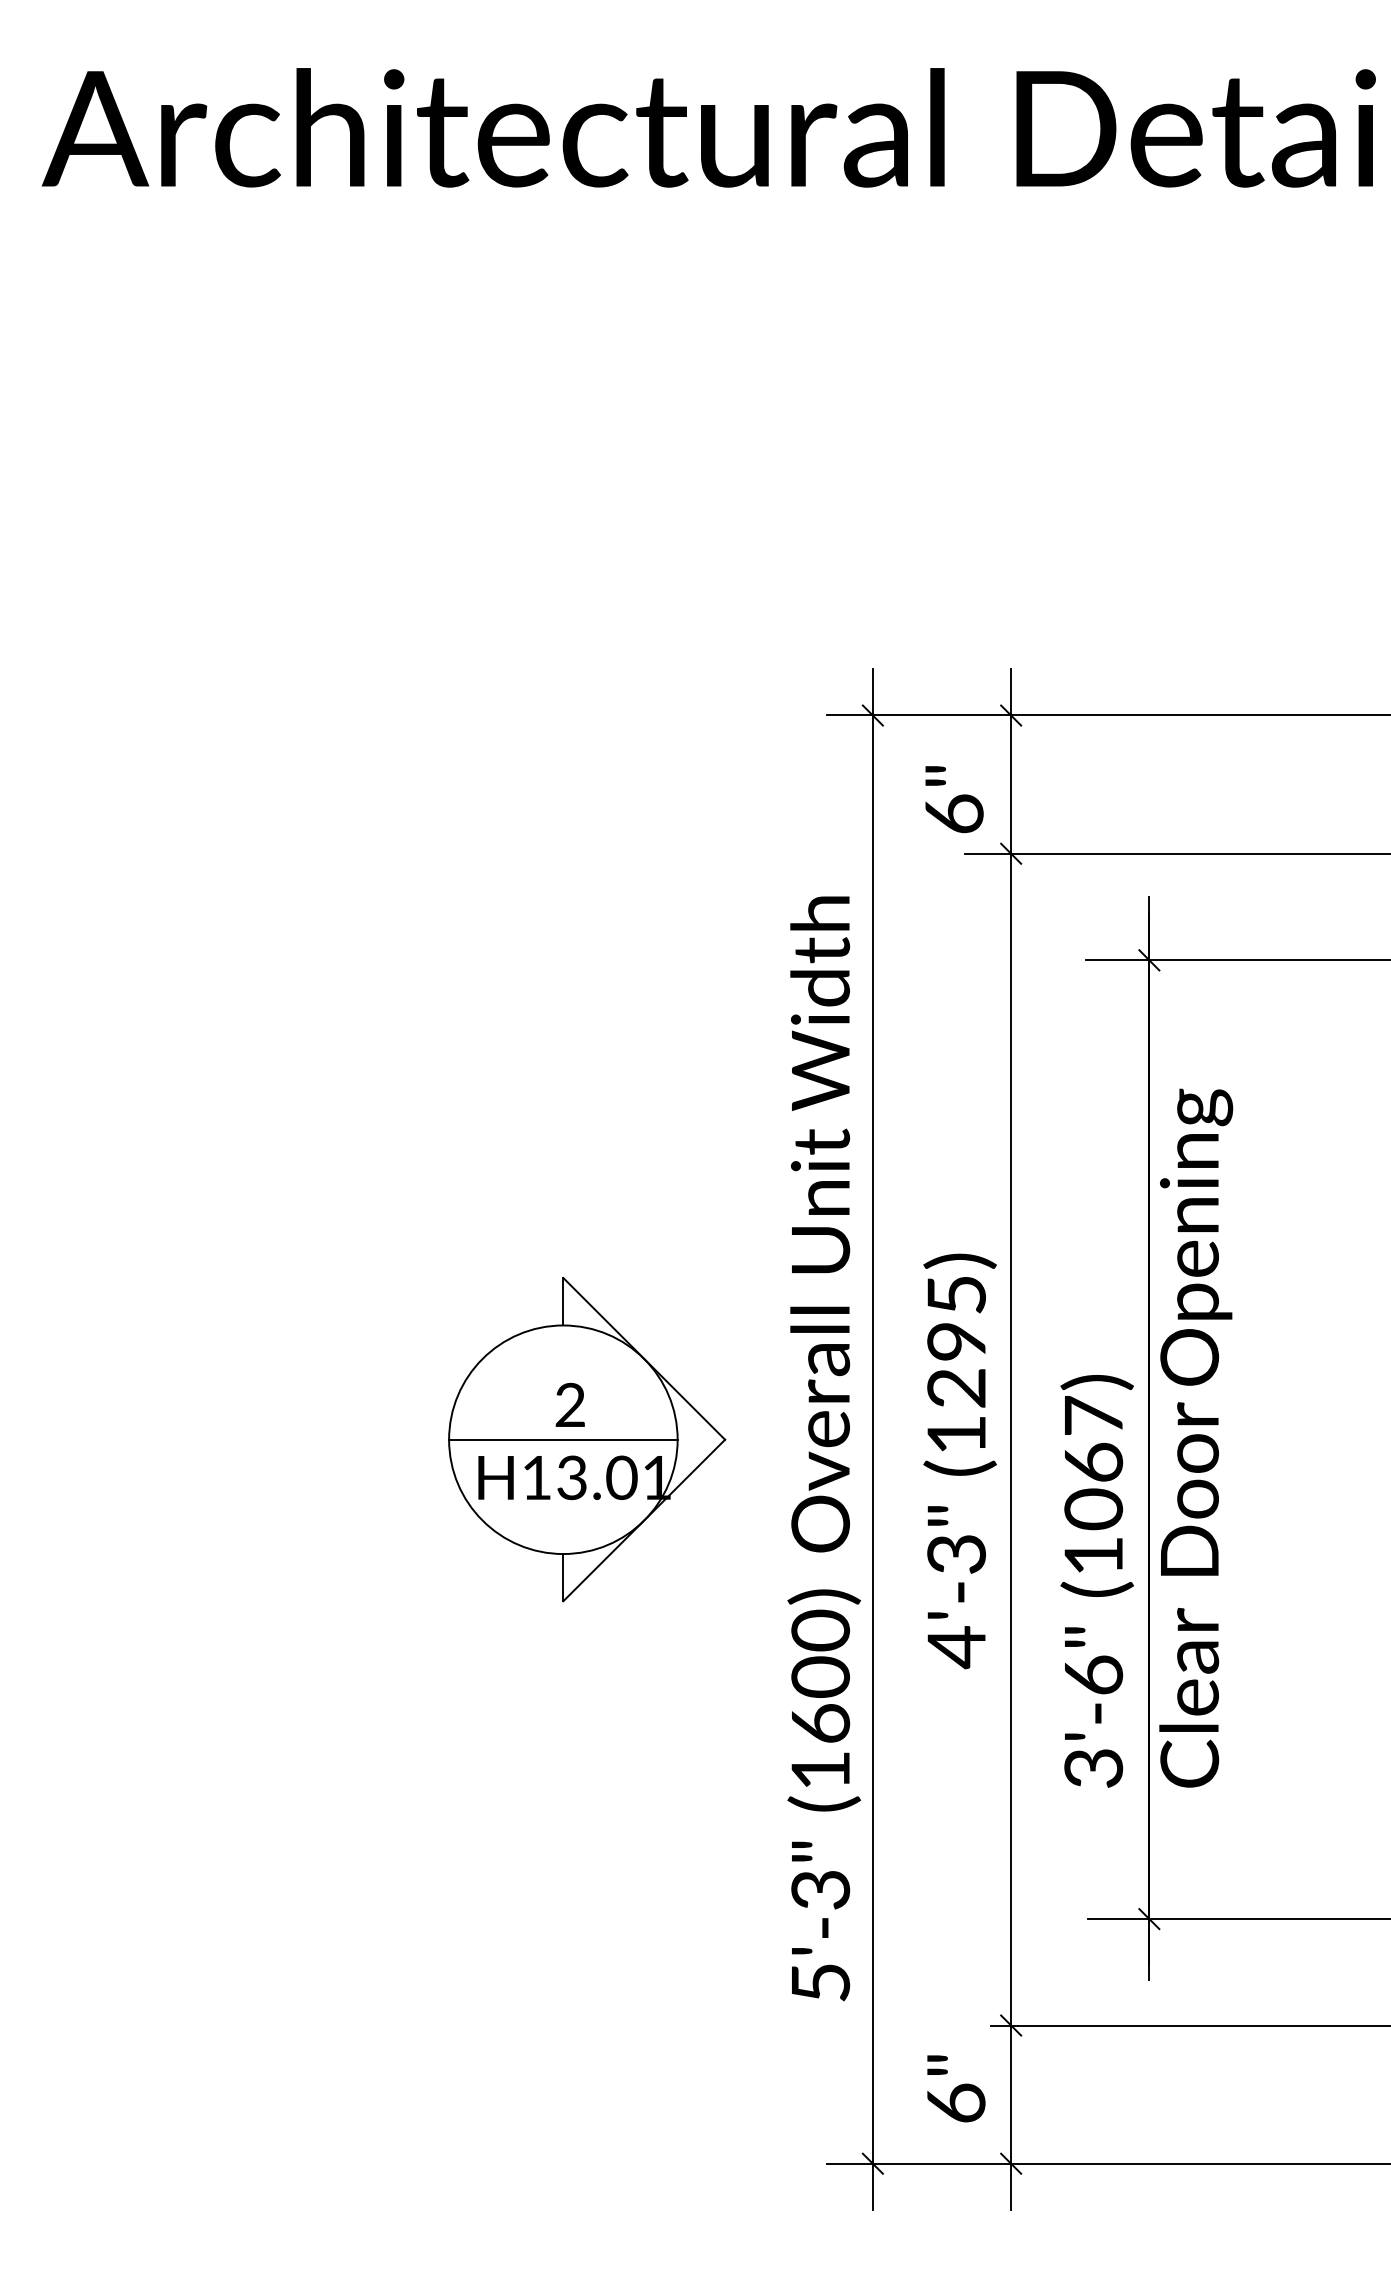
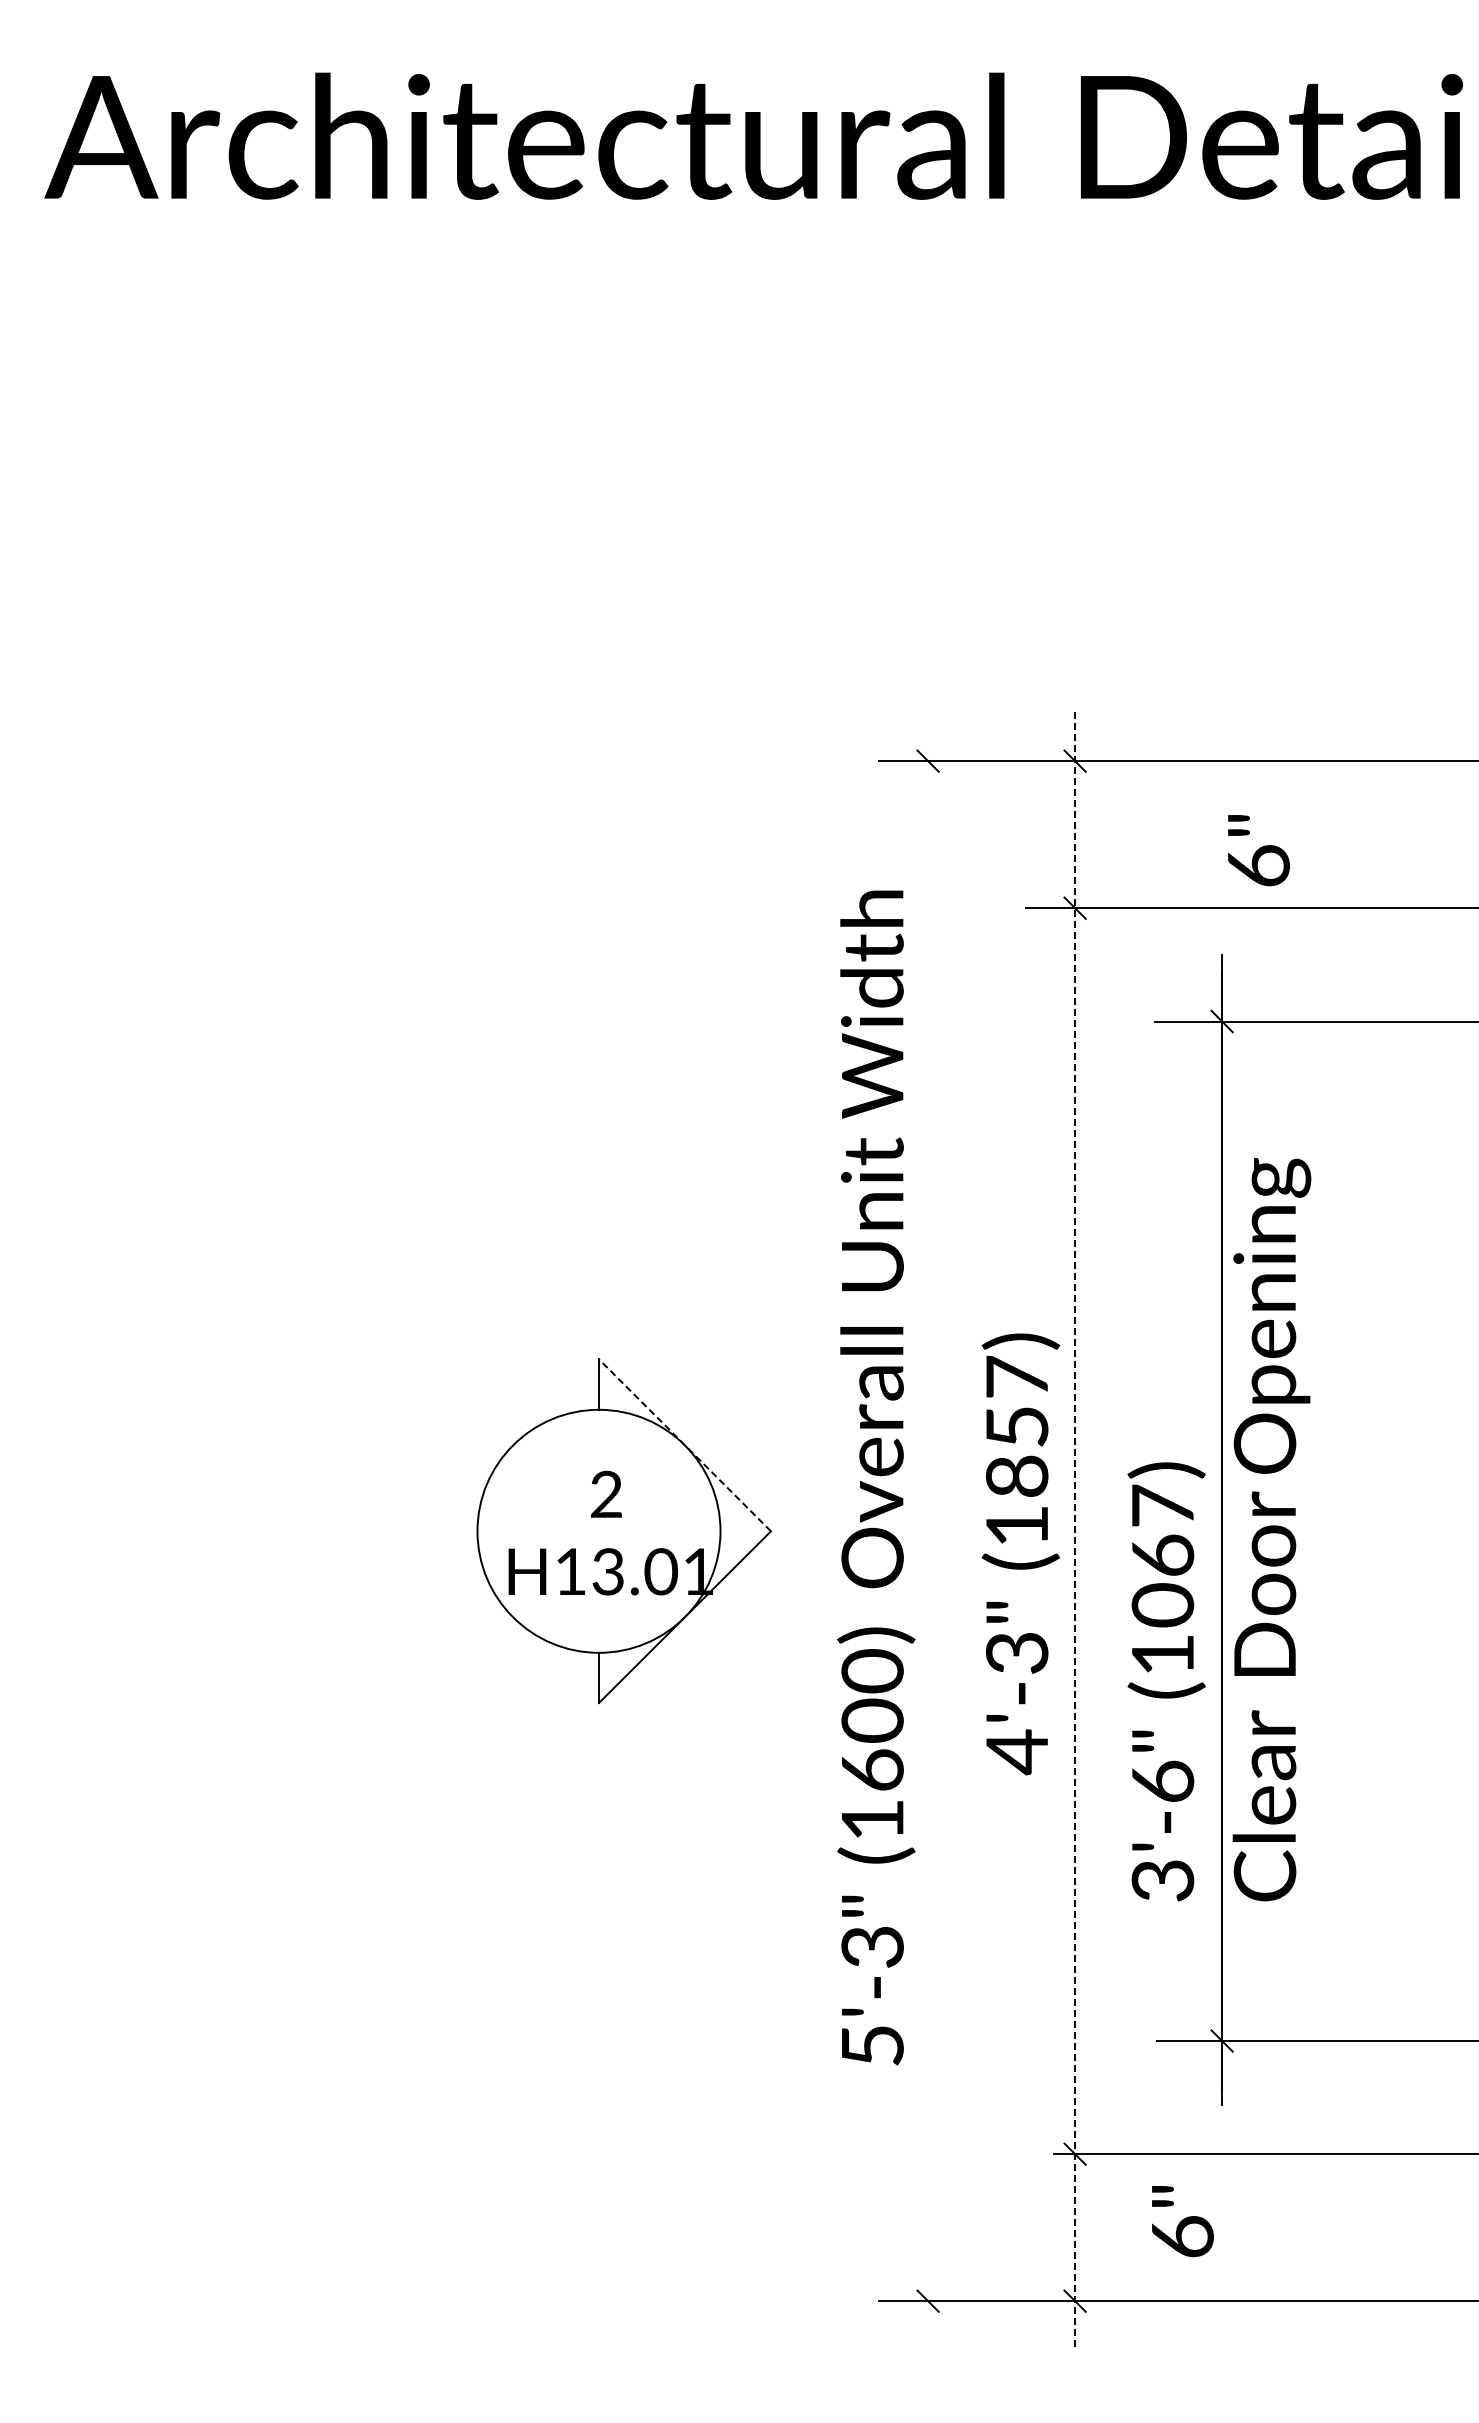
text: (954, 799) -> (1258, 850), moved
text: (956, 1341) -> (1017, 1426), (1295) -> (1857)
line: (643, 1359) -> (684, 1445), solid -> dashed
line: (562, 1439) -> (598, 1531), removed
line: (873, 1439) -> (928, 1531), removed
line: (1011, 1439) -> (1075, 1531), solid -> dashed
text: (824, 1448) -> (876, 1477), moved
text: (955, 2088) -> (1182, 2221), moved

